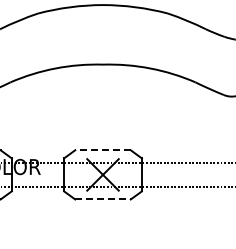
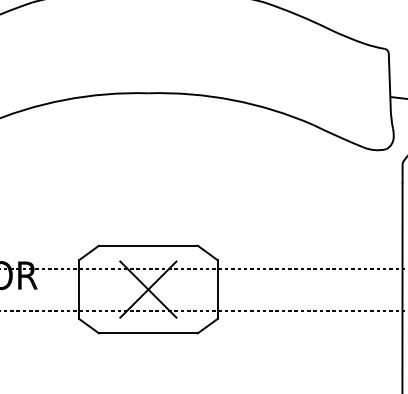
line: (103, 150) -> (149, 246), dashed -> solid
line: (103, 199) -> (149, 333), dashed -> solid

